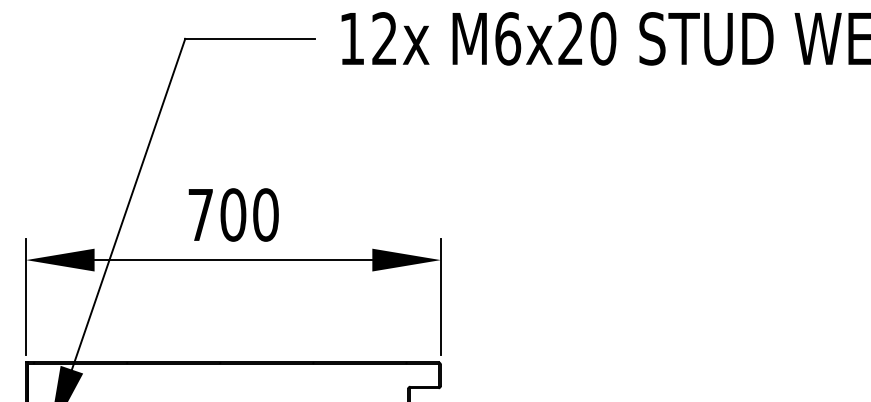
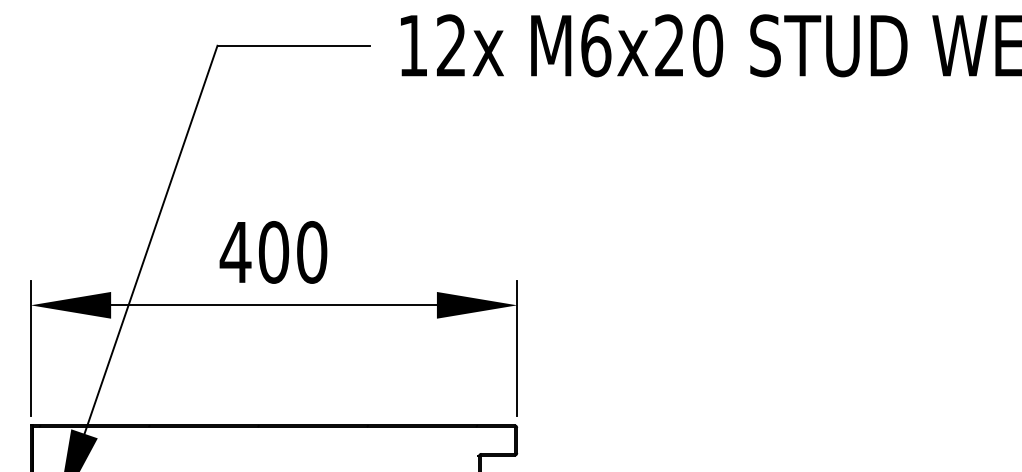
text: (200, 214) -> (235, 251), 700 -> 400

